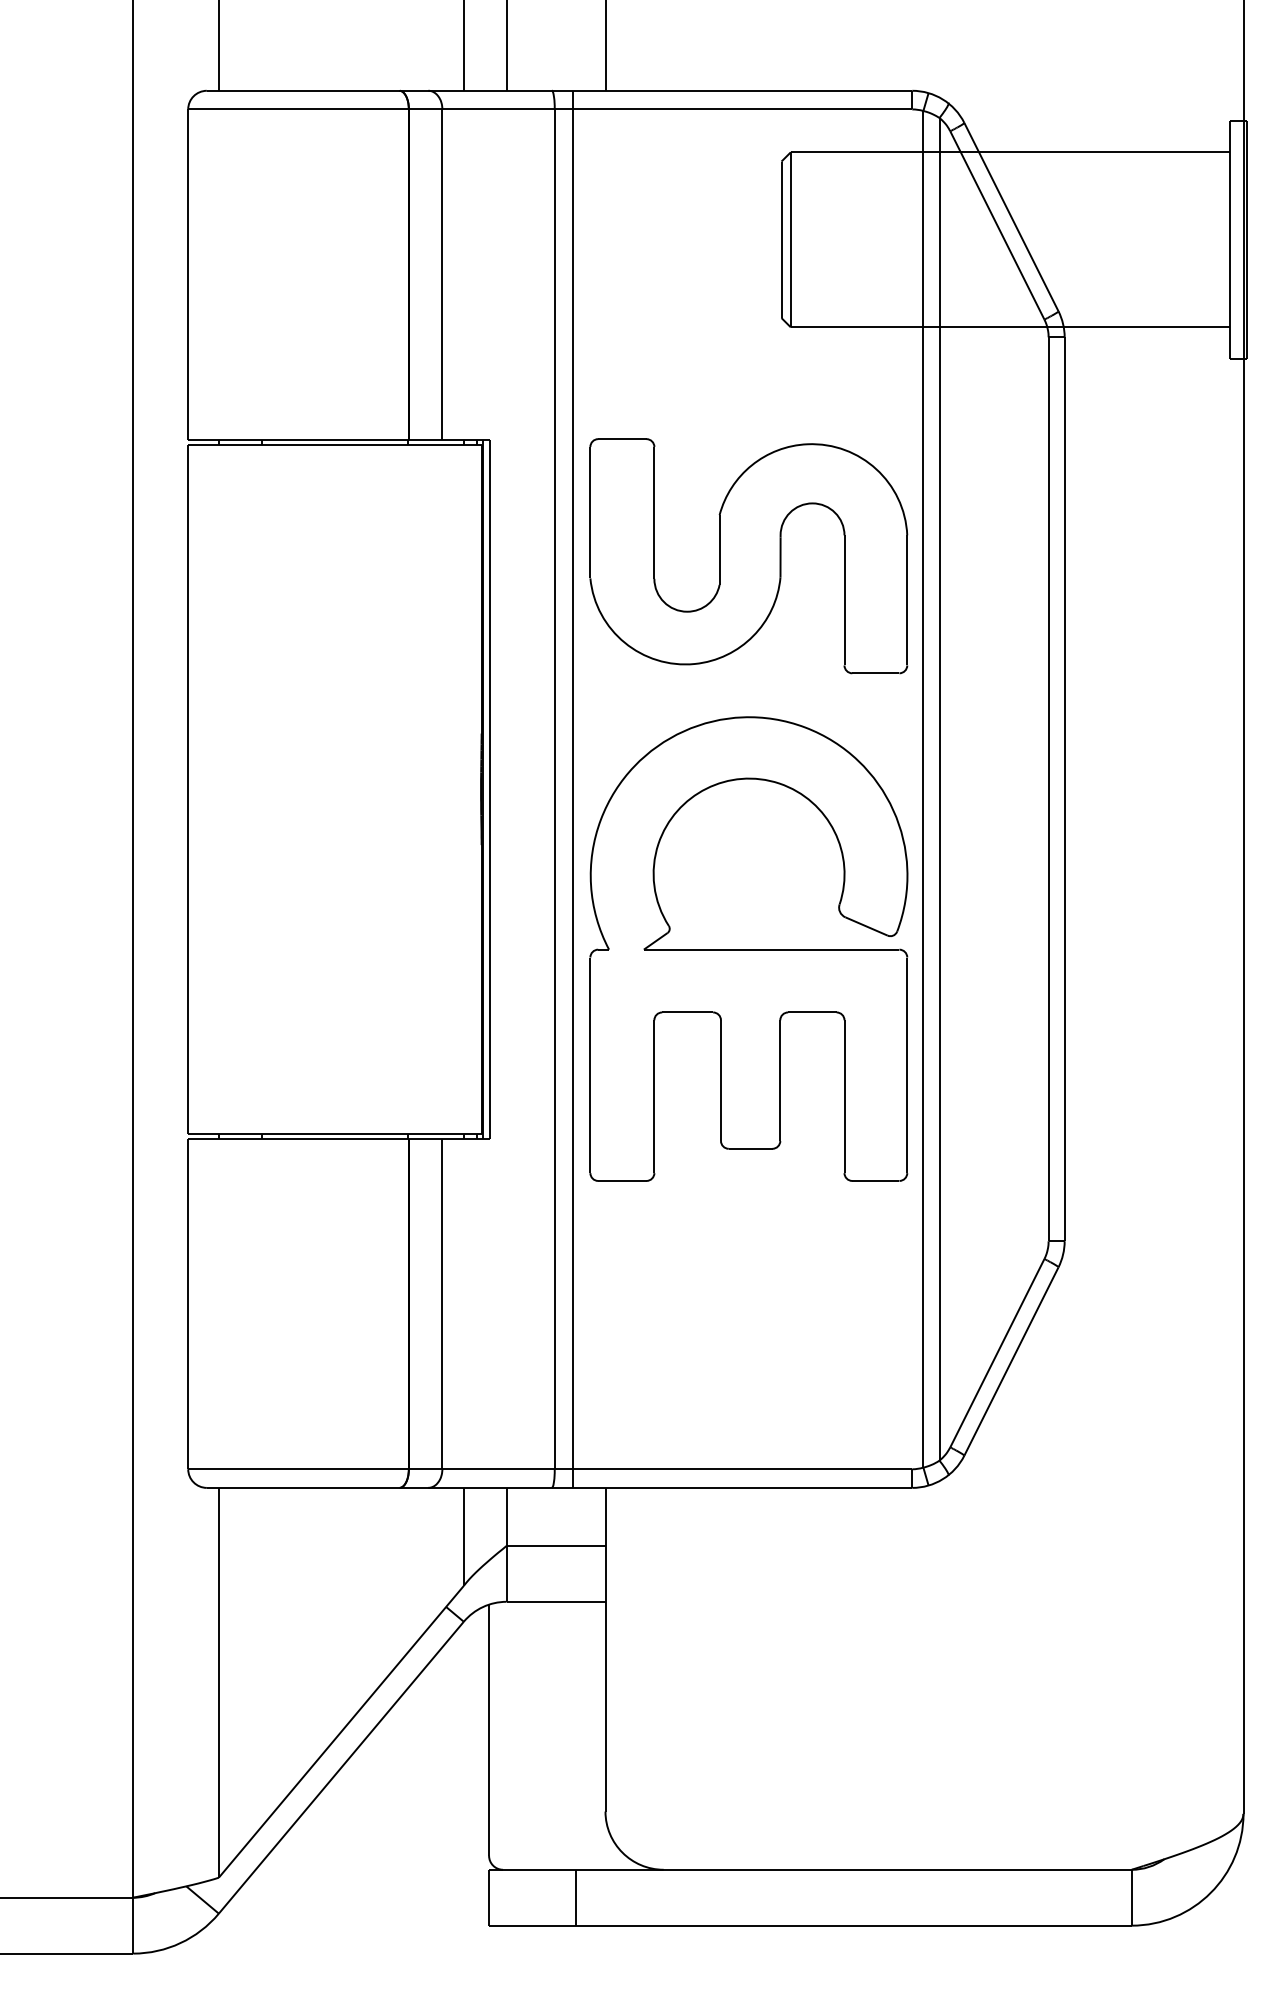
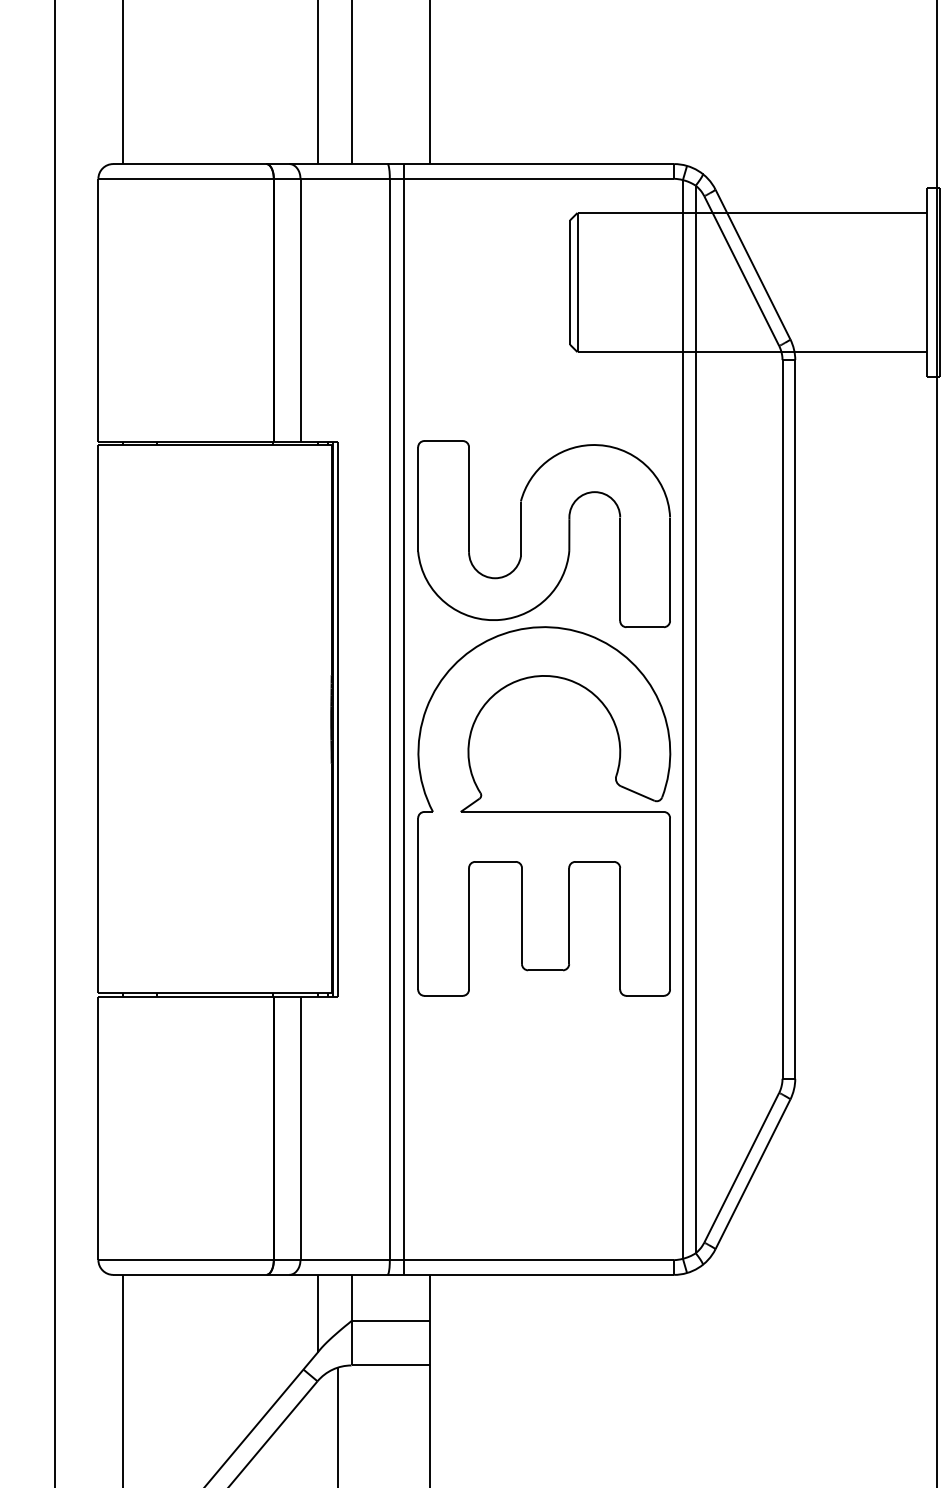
part: (748, 948) -> (543, 811), moved

